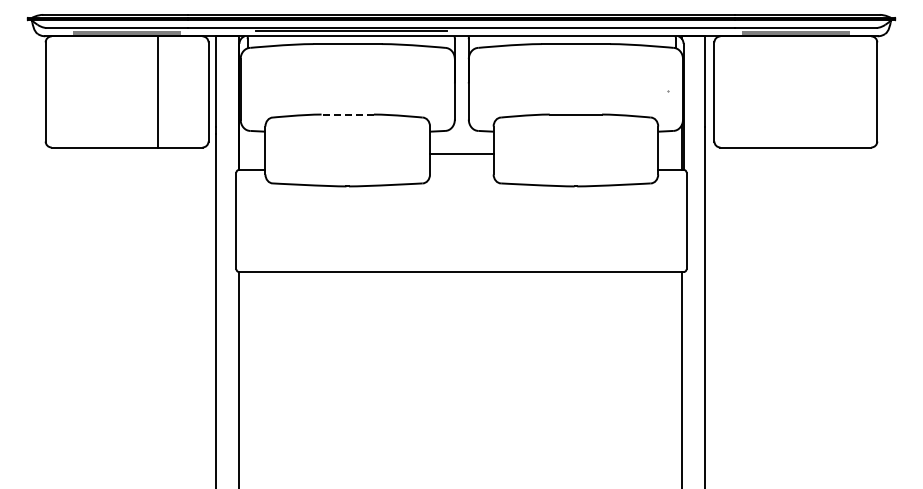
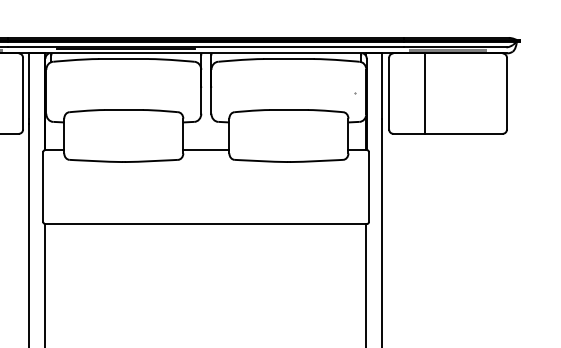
line: (764, 91) -> (425, 93), added
line: (347, 114) -> (123, 109), dashed -> solid
line: (461, 153) -> (206, 149), moved

